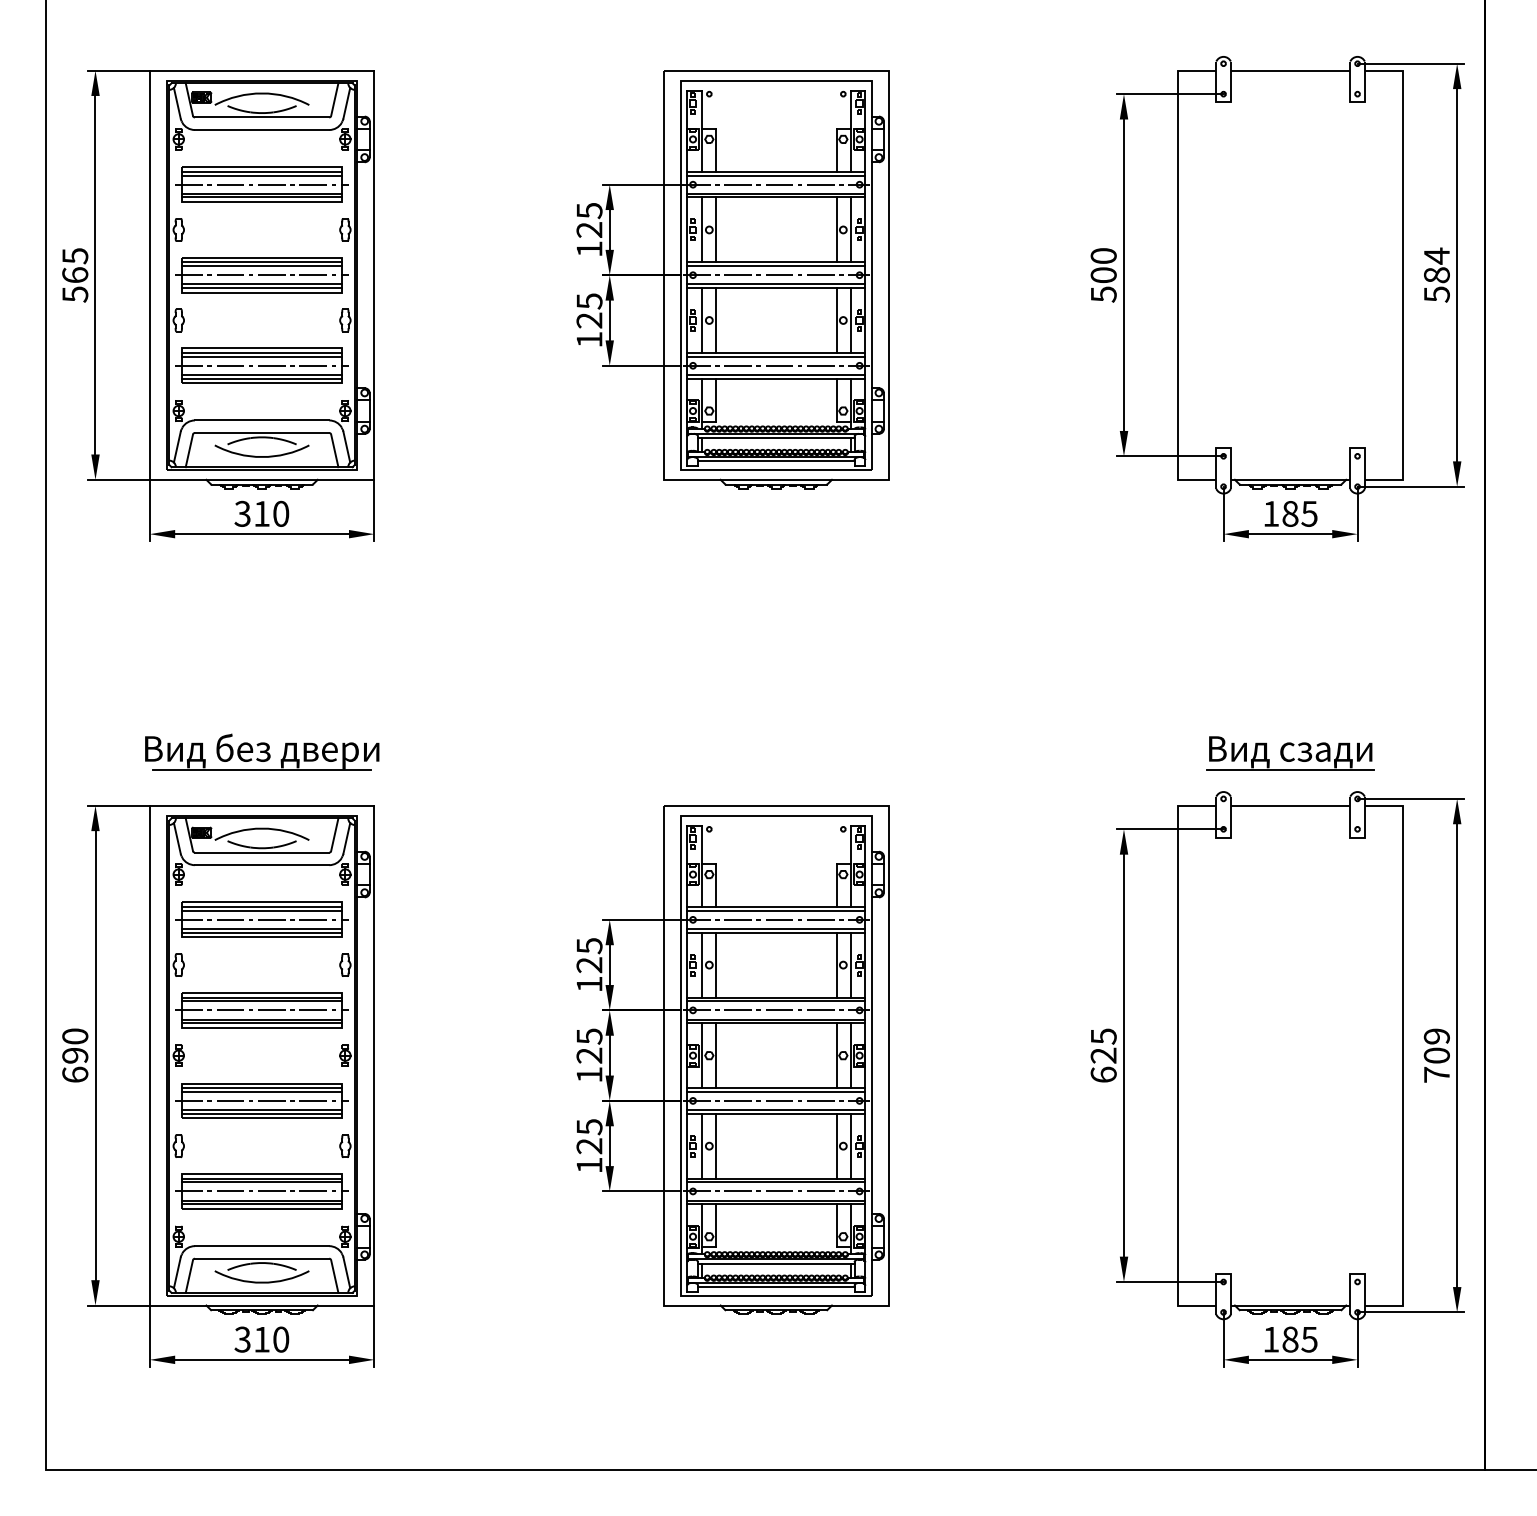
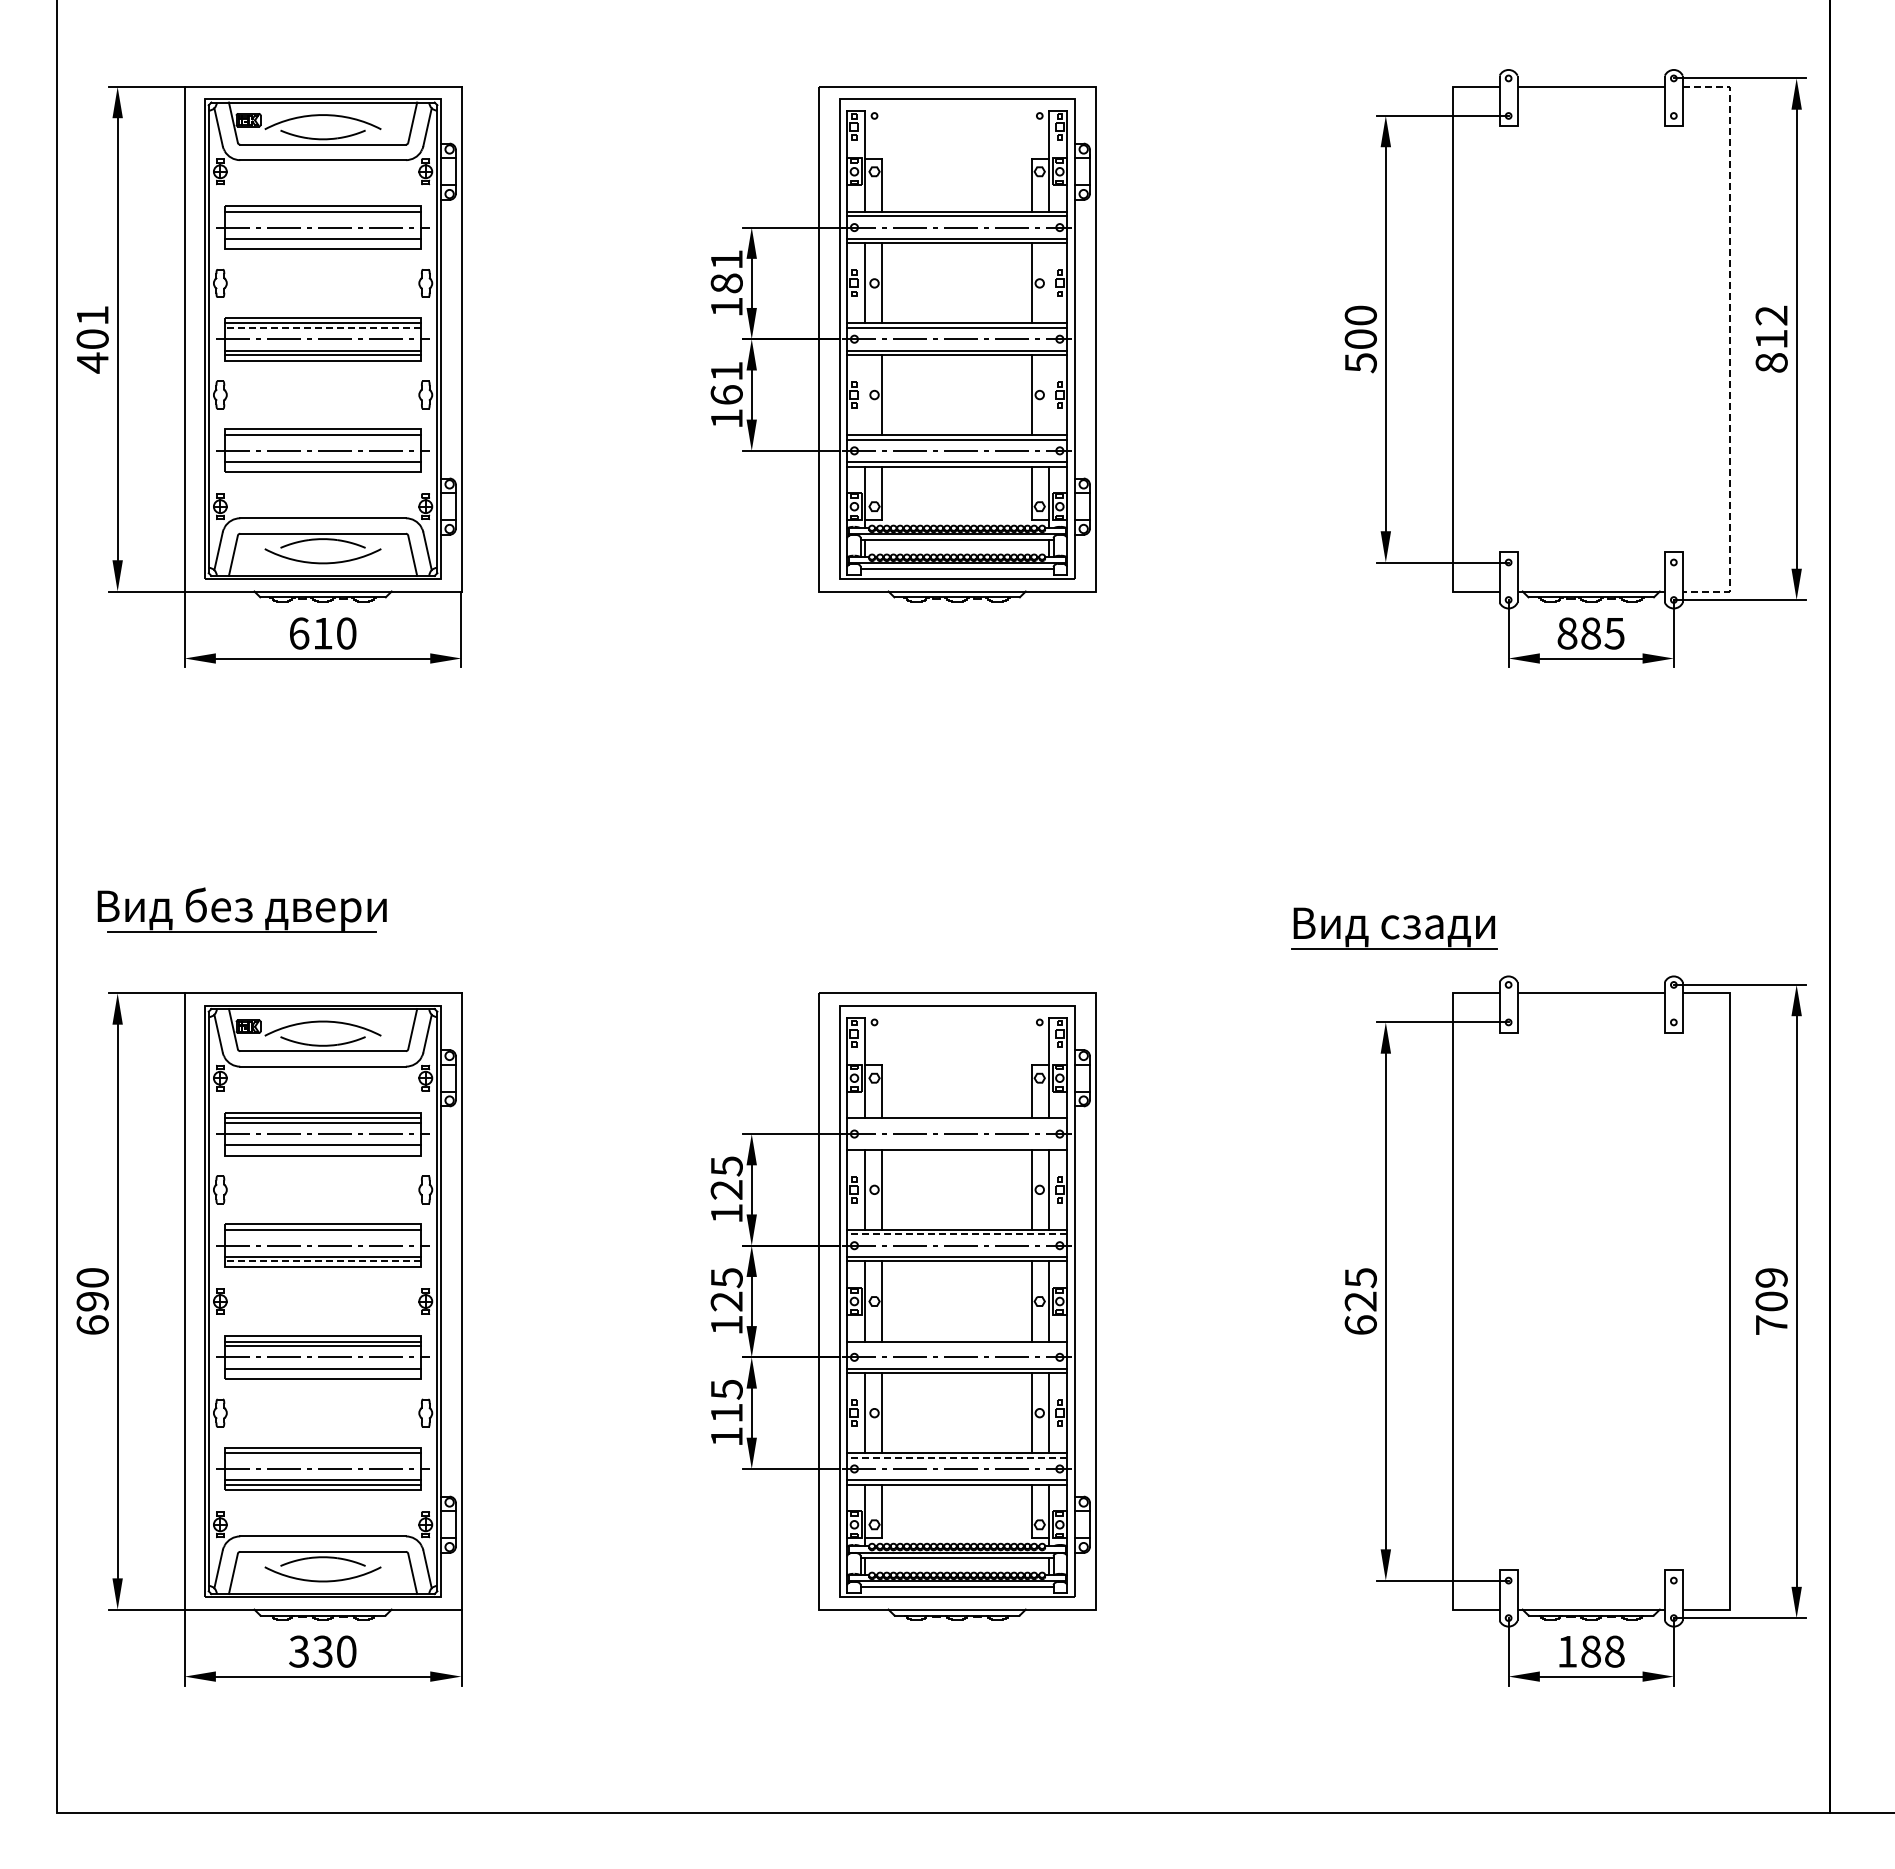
line: (261, 175) -> (322, 216), removed
line: (261, 197) -> (322, 243), removed
text: (589, 220) -> (726, 271), 125 -> 181
line: (851, 230) -> (1049, 283), removed
line: (261, 265) -> (322, 327), solid -> dashed
text: (75, 275) -> (92, 339), 565 -> 401
line: (1402, 275) -> (1729, 339), solid -> dashed
text: (1436, 275) -> (1771, 339), 584 -> 812
text: (589, 310) -> (726, 382), 125 -> 161
line: (701, 320) -> (865, 395), removed
line: (851, 320) -> (1049, 395), removed
line: (261, 356) -> (322, 439), removed
line: (261, 378) -> (322, 466), removed
text: (242, 513) -> (299, 633), 310 -> 610
text: (1271, 513) -> (1567, 633), 185 -> 885
part: (261, 751) -> (241, 909), moved
part: (1293, 758) -> (1397, 934), moved
line: (776, 910) -> (957, 1122), removed
line: (776, 929) -> (957, 1145), removed
line: (261, 932) -> (322, 1149), removed
line: (261, 1001) -> (322, 1234), removed
line: (776, 1001) -> (957, 1234), solid -> dashed
line: (261, 1023) -> (322, 1261), solid -> dashed
line: (776, 1092) -> (957, 1346), removed
line: (261, 1114) -> (322, 1373), removed
text: (589, 1146) -> (726, 1413), 125 -> 115
line: (261, 1182) -> (322, 1457), removed
line: (776, 1182) -> (957, 1457), solid -> dashed
text: (261, 1339) -> (322, 1651), 310 -> 330
text: (1309, 1339) -> (1614, 1651), 185 -> 188

